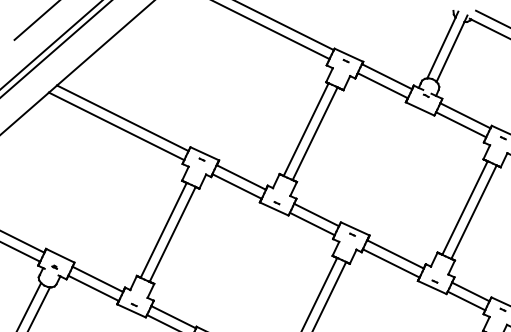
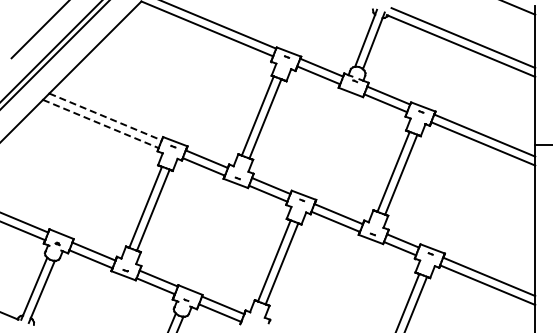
line: (122, 117) -> (105, 116), solid -> dashed
line: (116, 126) -> (100, 124), solid -> dashed

